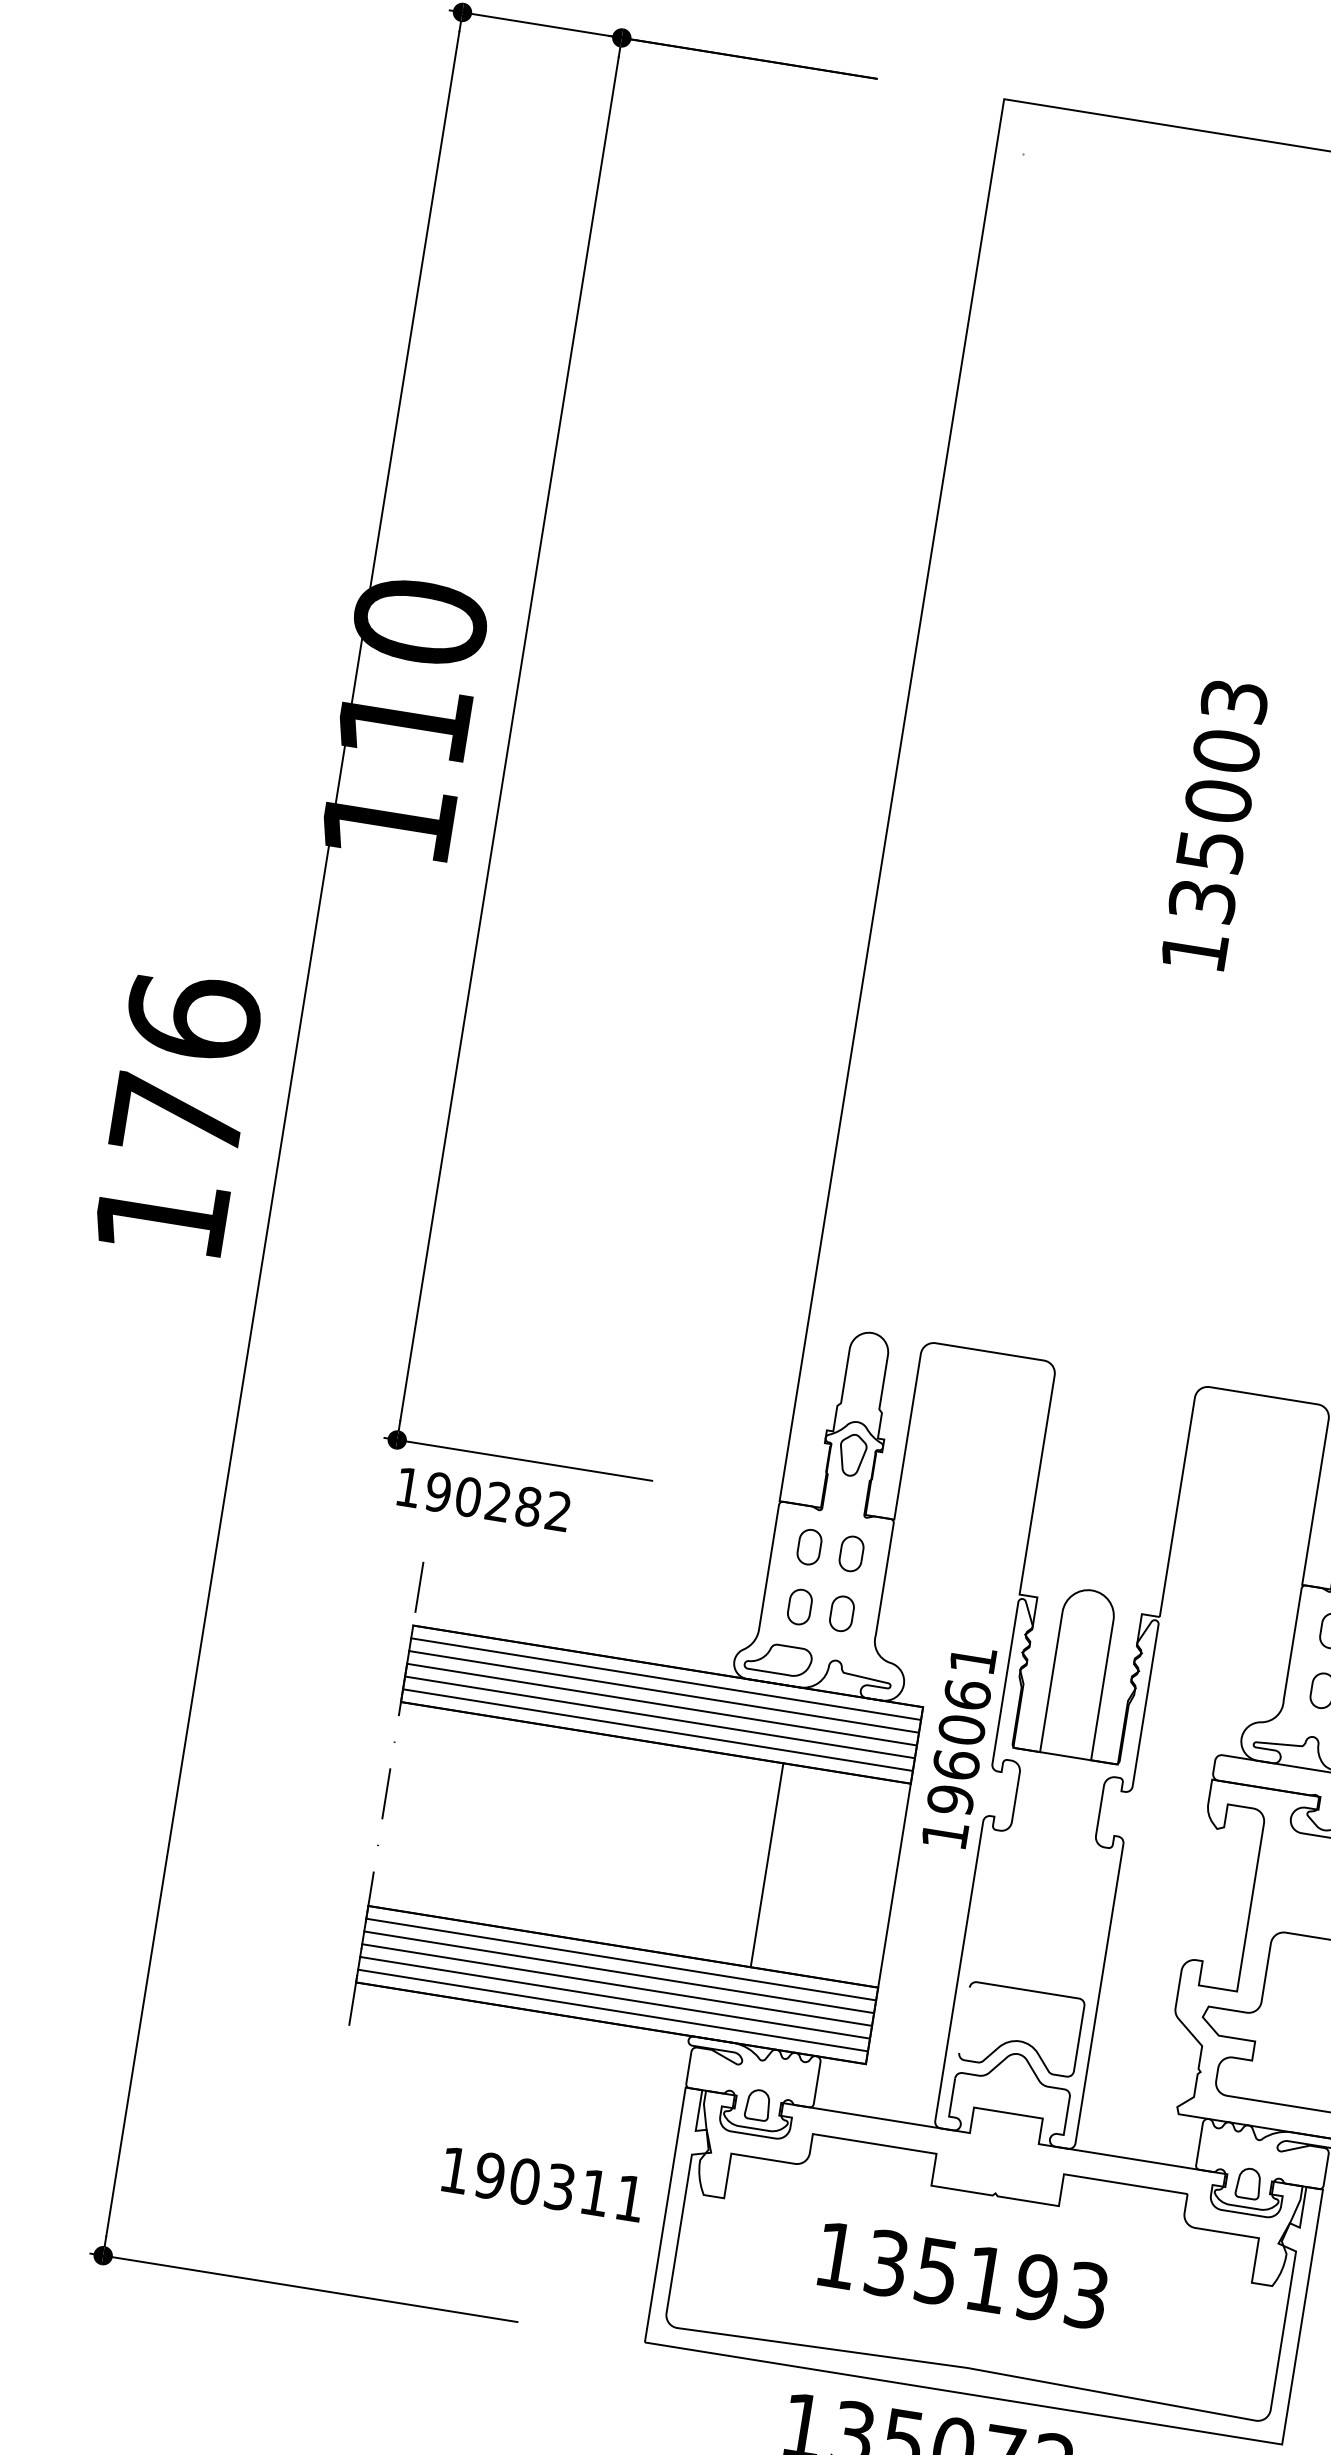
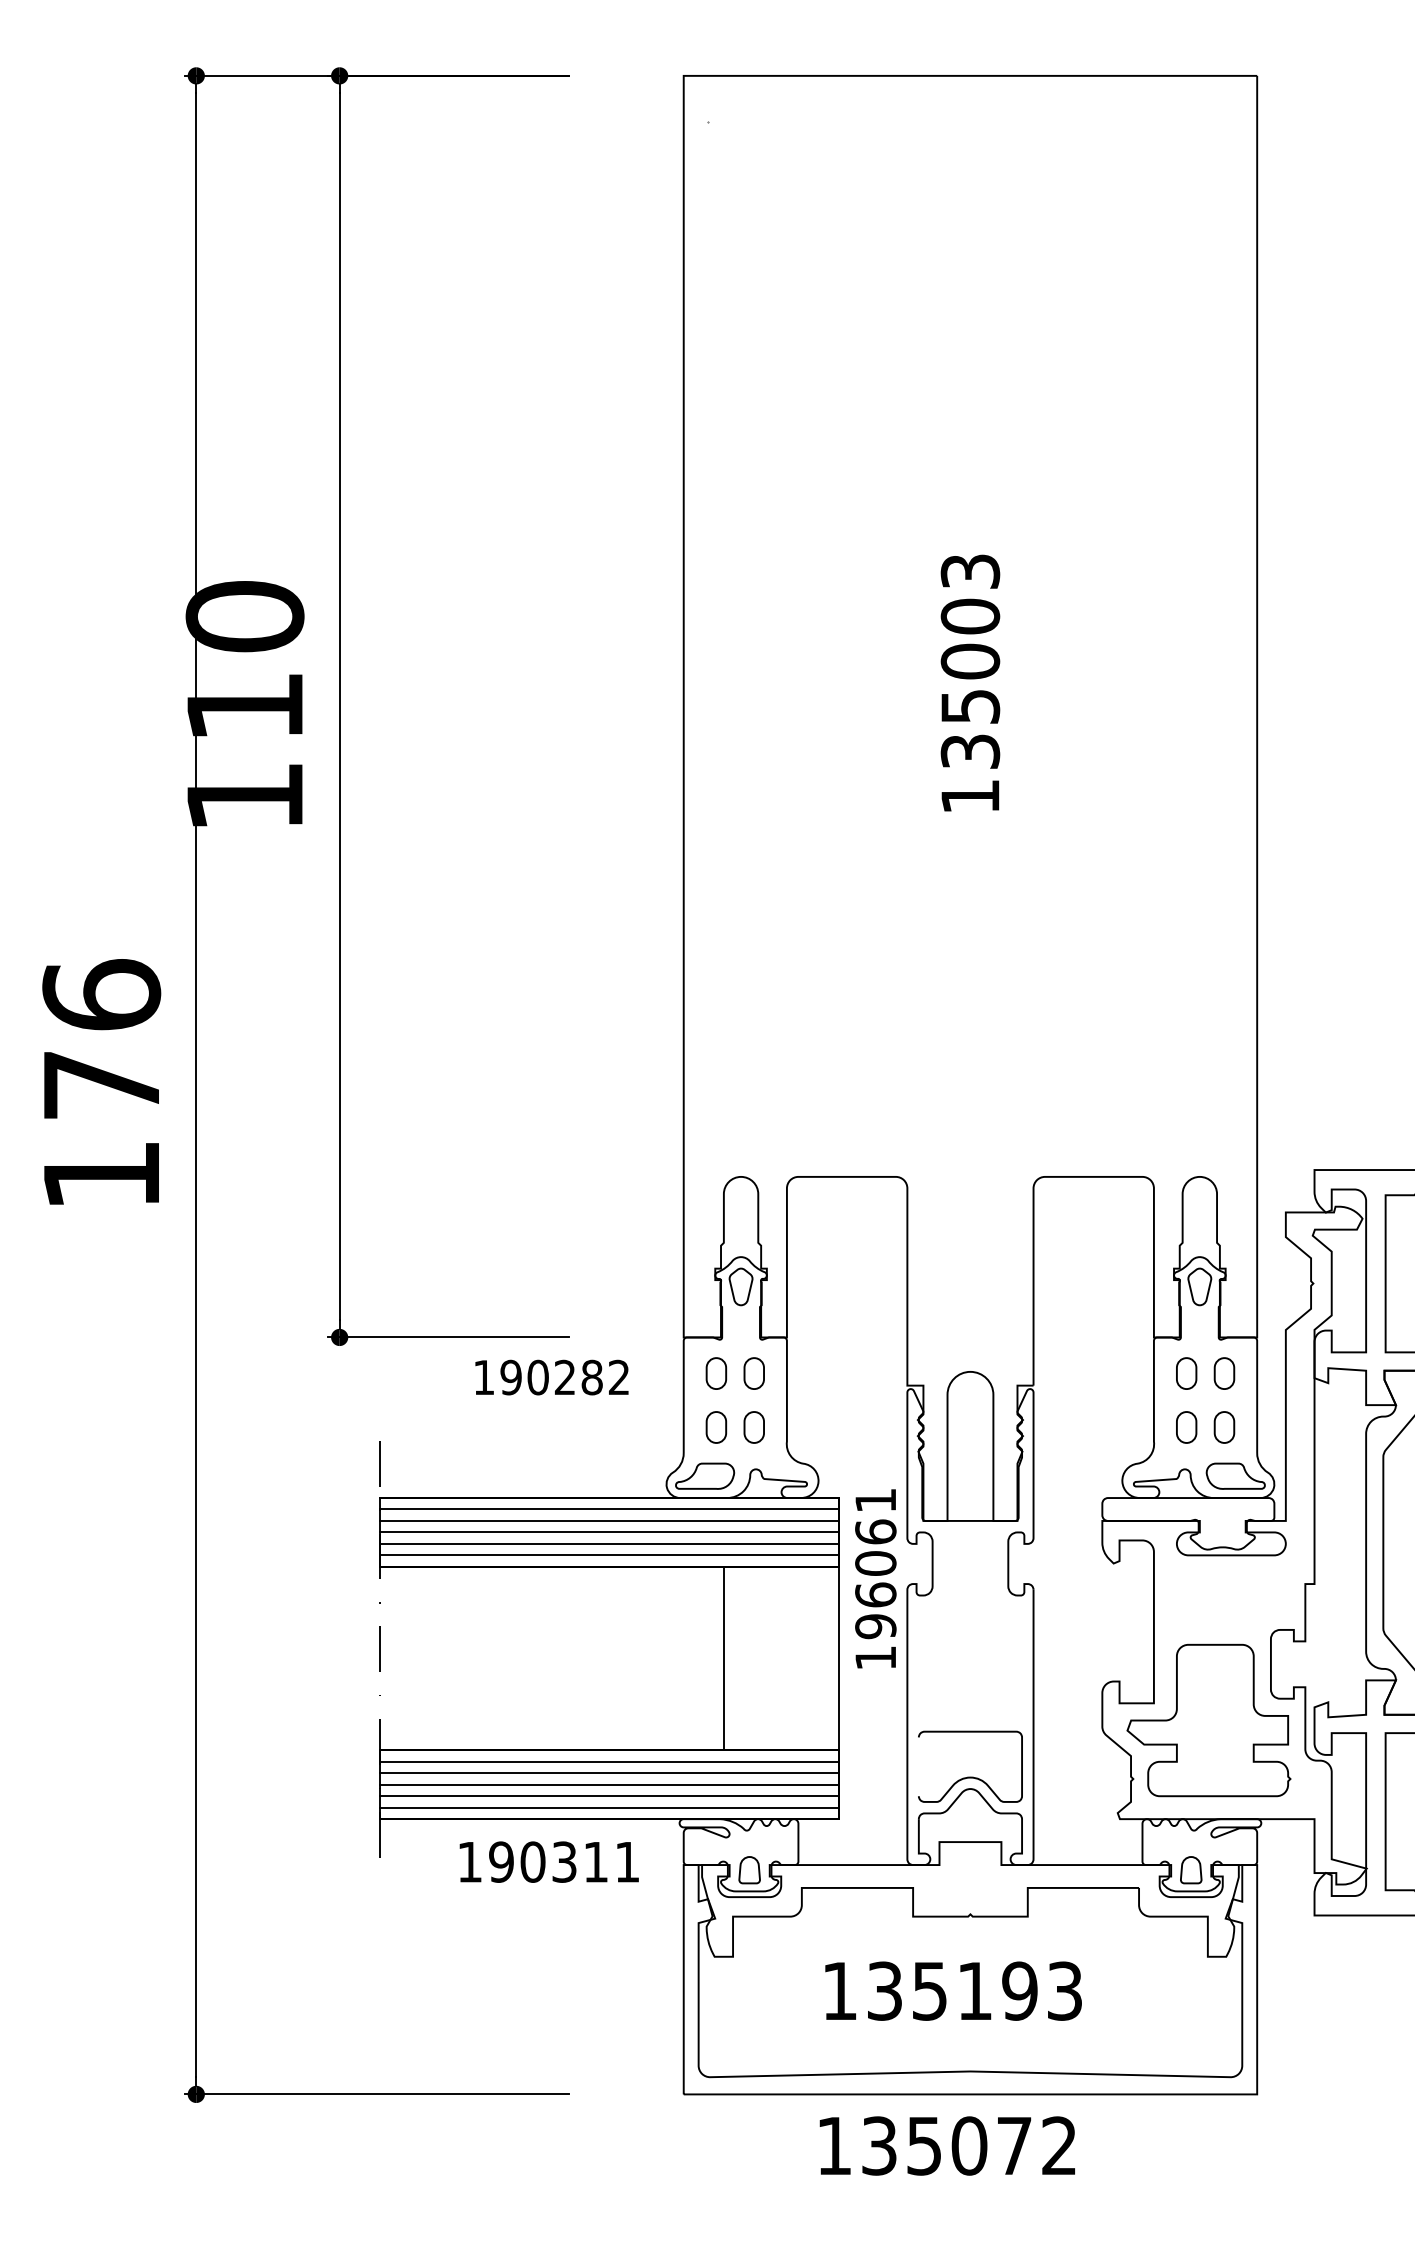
text: (483, 1499) -> (551, 1377), moved
text: (958, 1746) -> (875, 1578), moved
text: (542, 2183) -> (548, 1861), moved

